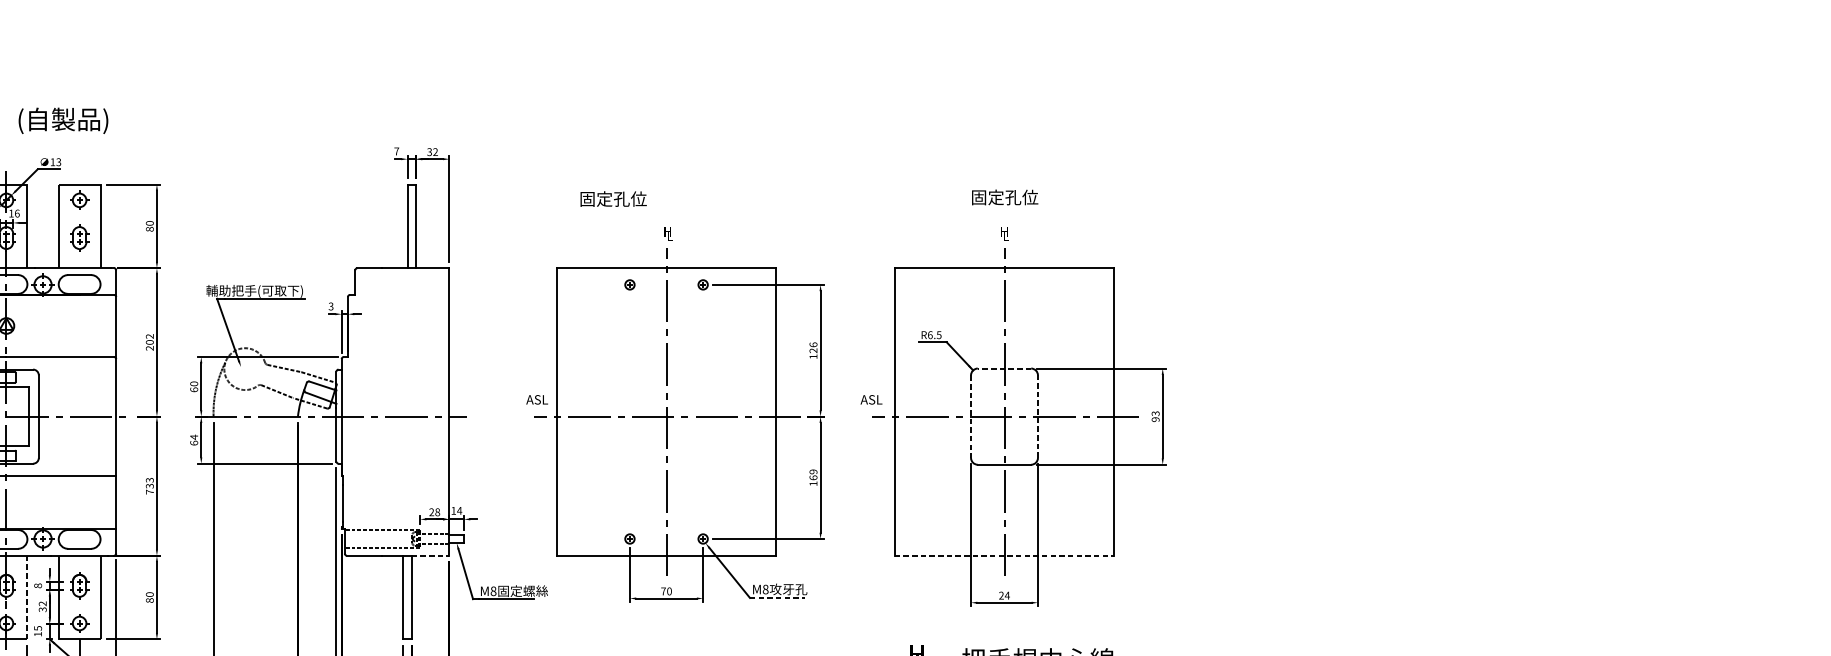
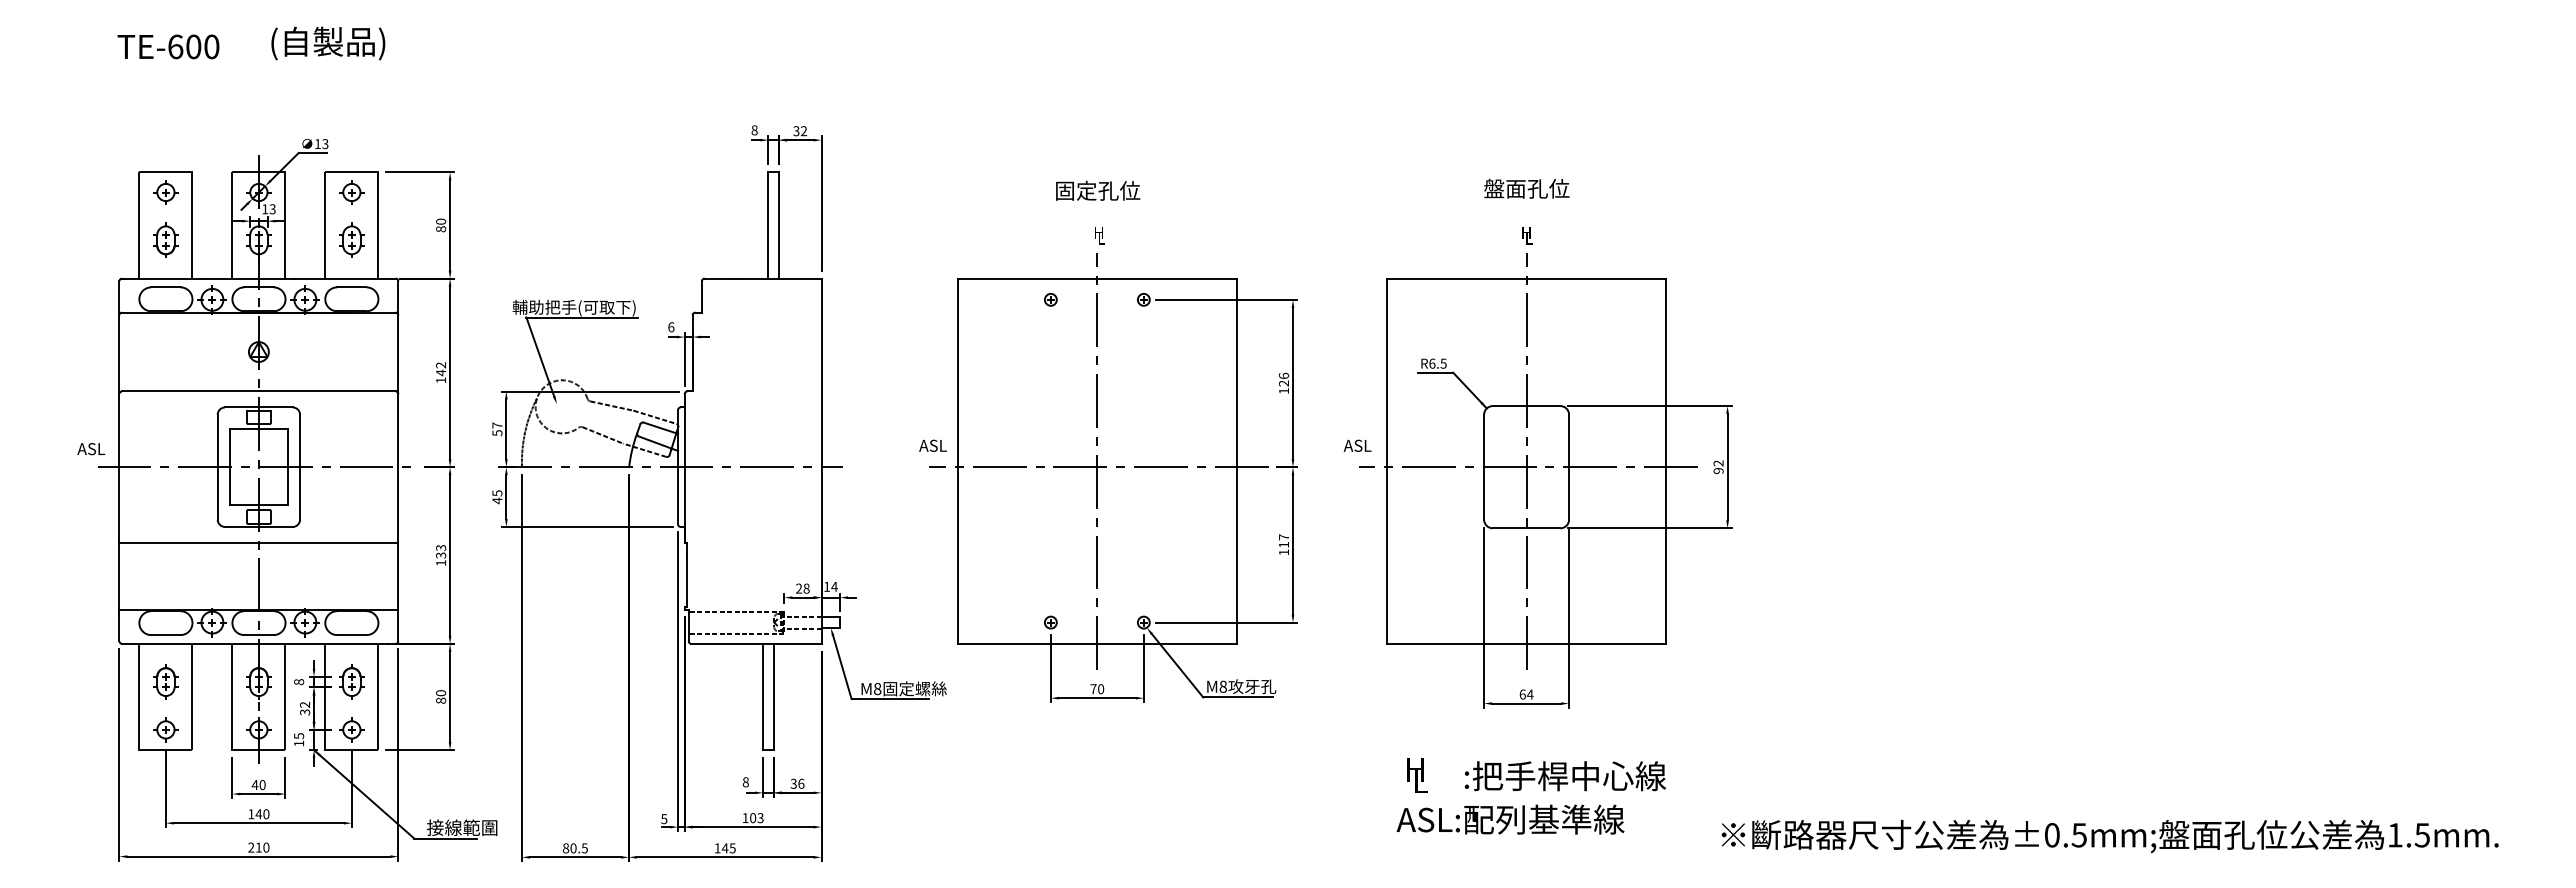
text: (63, 120) -> (328, 43), moved
text: (396, 151) -> (754, 130), 7 -> 8
text: (987, 197) -> (1504, 188), 固定孔位 -> 盤面孔位
text: (613, 198) -> (1098, 190), moved
text: (17, 213) -> (272, 209), 16 -> 13
text: (331, 306) -> (671, 327), 3 -> 6
text: (150, 345) -> (441, 376), 202 -> 142
line: (1004, 368) -> (1526, 406), dashed -> solid
text: (194, 386) -> (497, 429), 60 -> 57
text: (1155, 413) -> (1718, 463), 93 -> 92
line: (971, 416) -> (1484, 467), dashed -> solid
line: (1038, 416) -> (1569, 466), dashed -> solid
text: (194, 440) -> (497, 497), 64 -> 45
text: (813, 474) -> (1283, 540), 169 -> 117
text: (150, 492) -> (441, 563), 733 -> 133
line: (430, 555) -> (797, 643), dashed -> solid
line: (1005, 555) -> (1527, 643), dashed -> solid
text: (1001, 595) -> (1522, 694), 24 -> 64
line: (27, 597) -> (285, 697), dashed -> solid
line: (777, 597) -> (1238, 697), dashed -> solid

